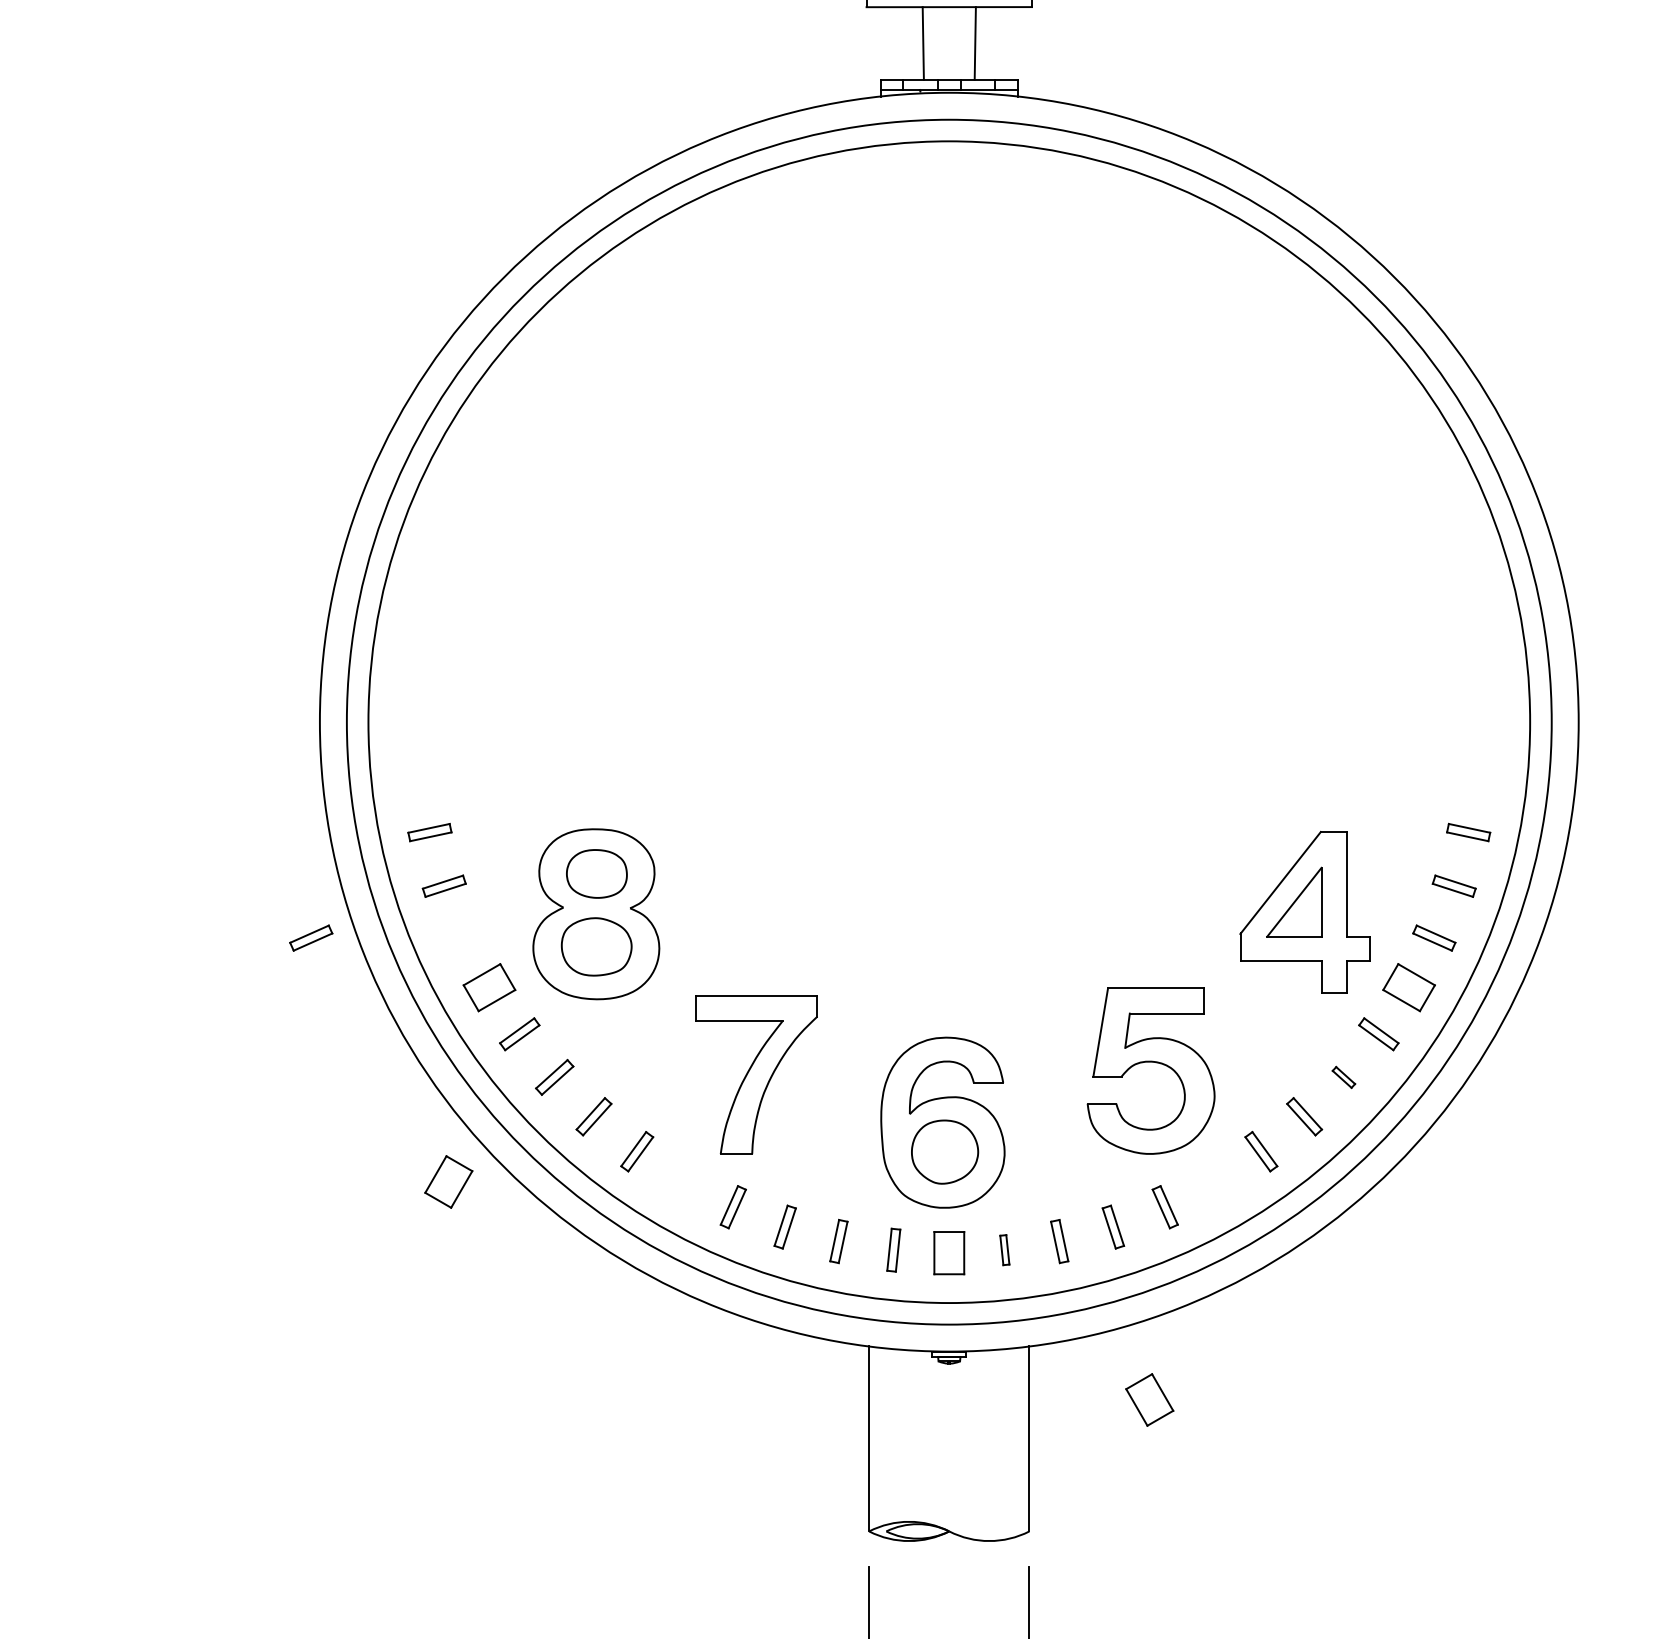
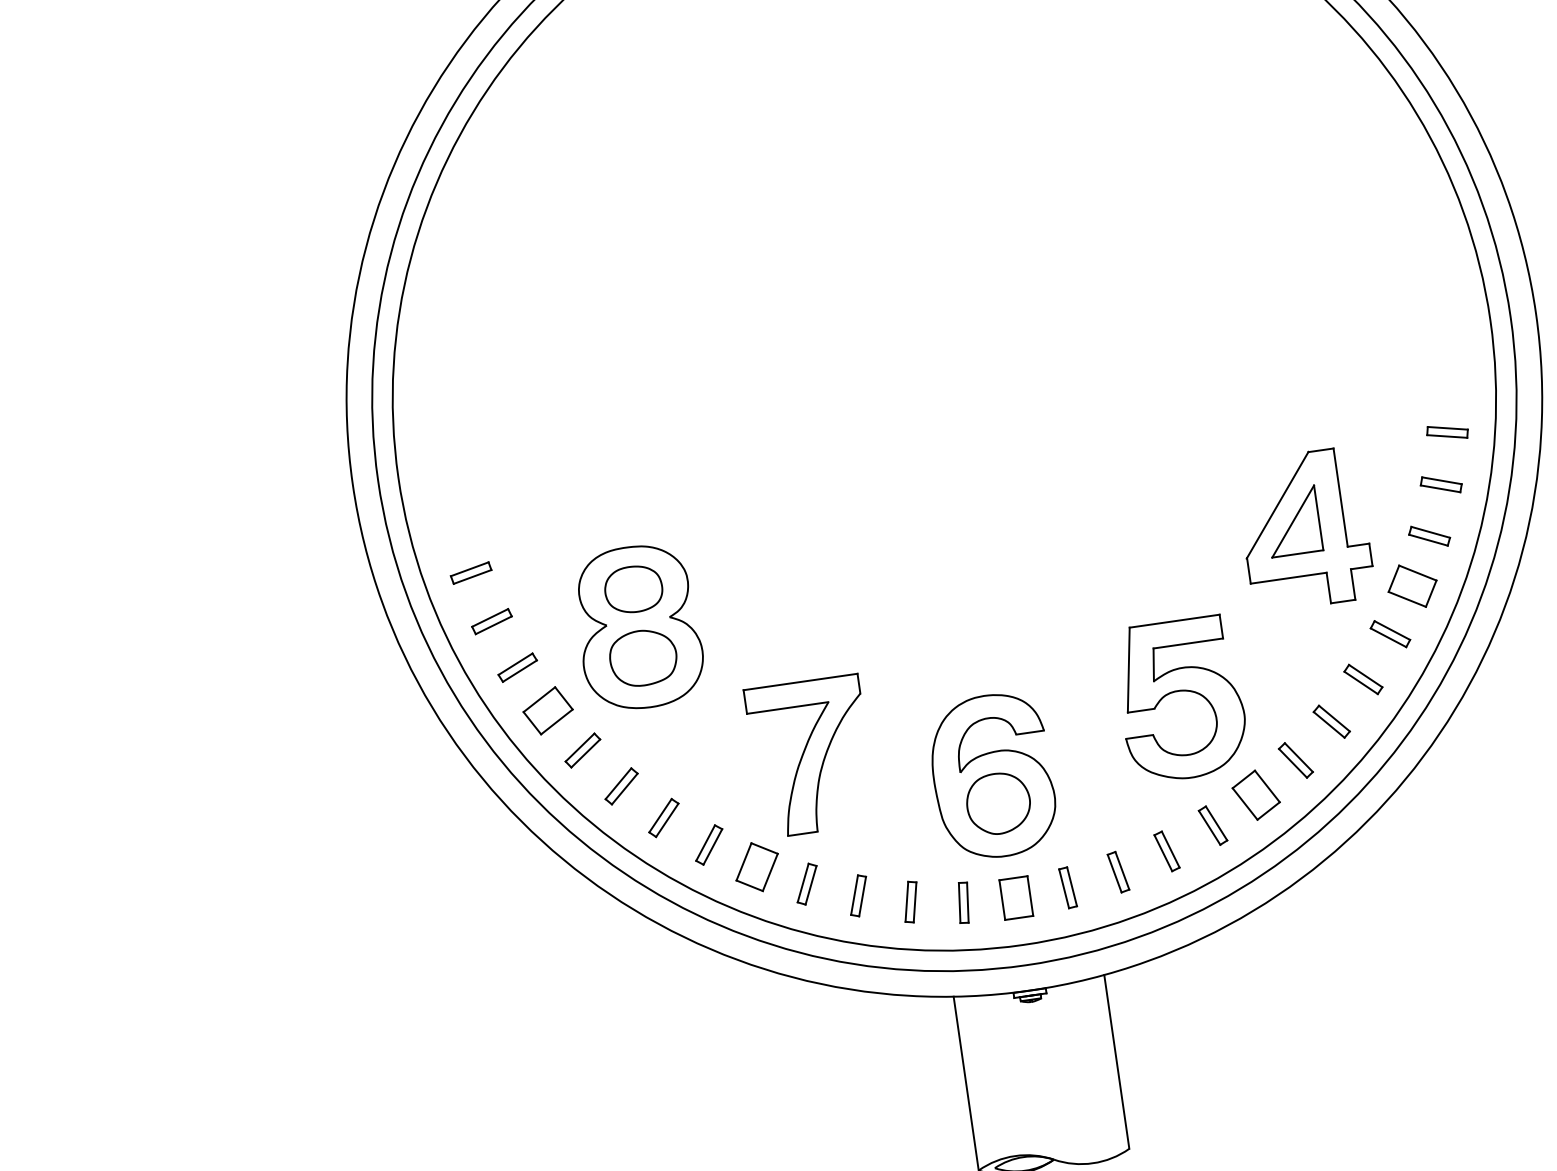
part: (311, 937) -> (517, 667), moved
part: (1343, 1077) -> (1363, 679), size x1.67
part: (448, 1181) -> (756, 866), moved
part: (1004, 1249) -> (1067, 887), size x1.43
part: (1149, 1399) -> (1255, 794), moved

